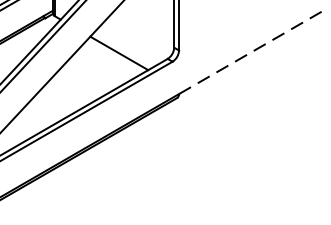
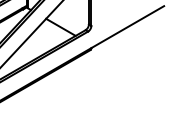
line: (249, 53) -> (127, 27), dashed -> solid

